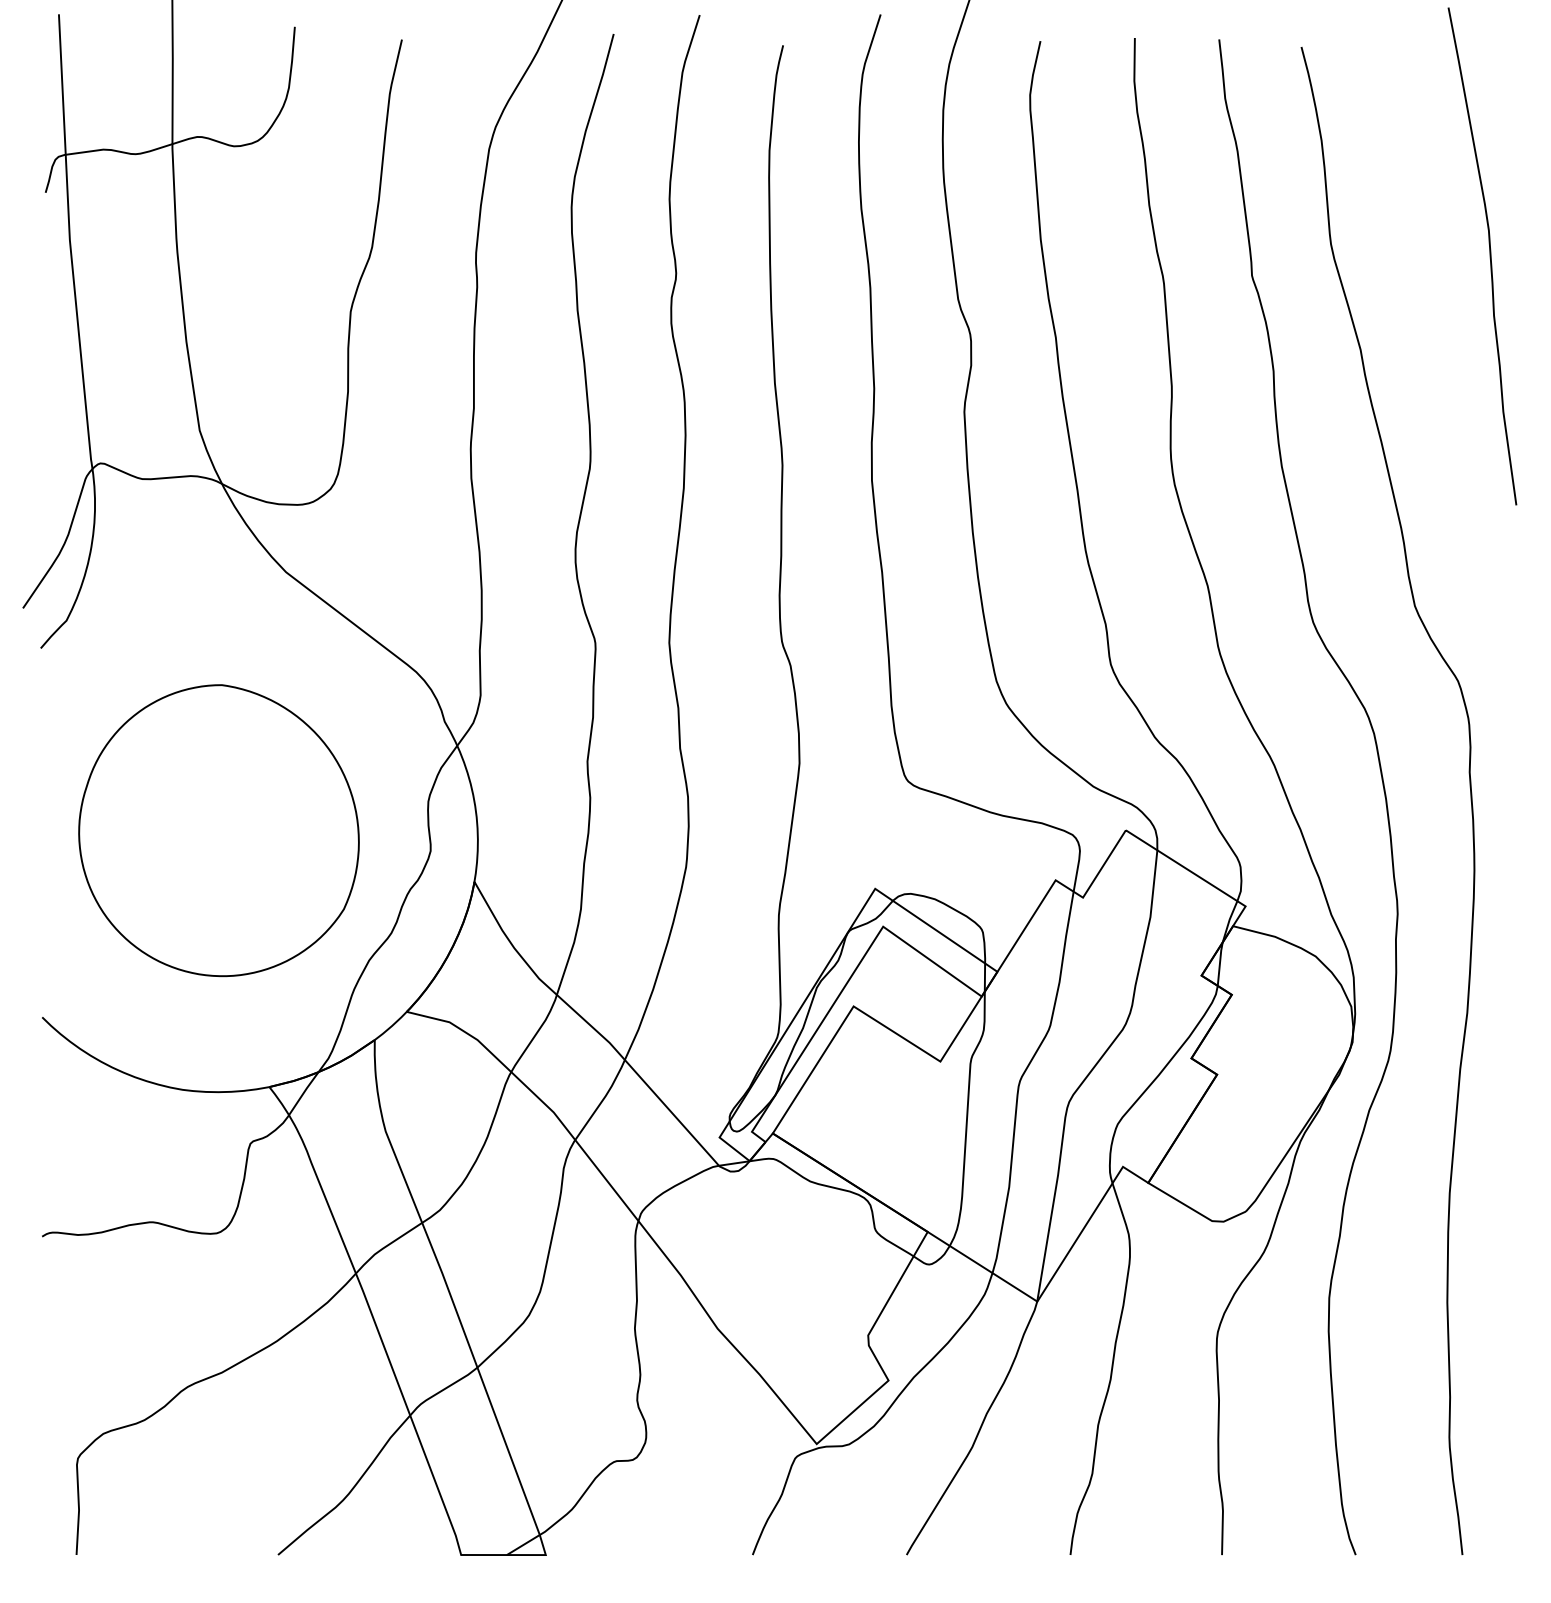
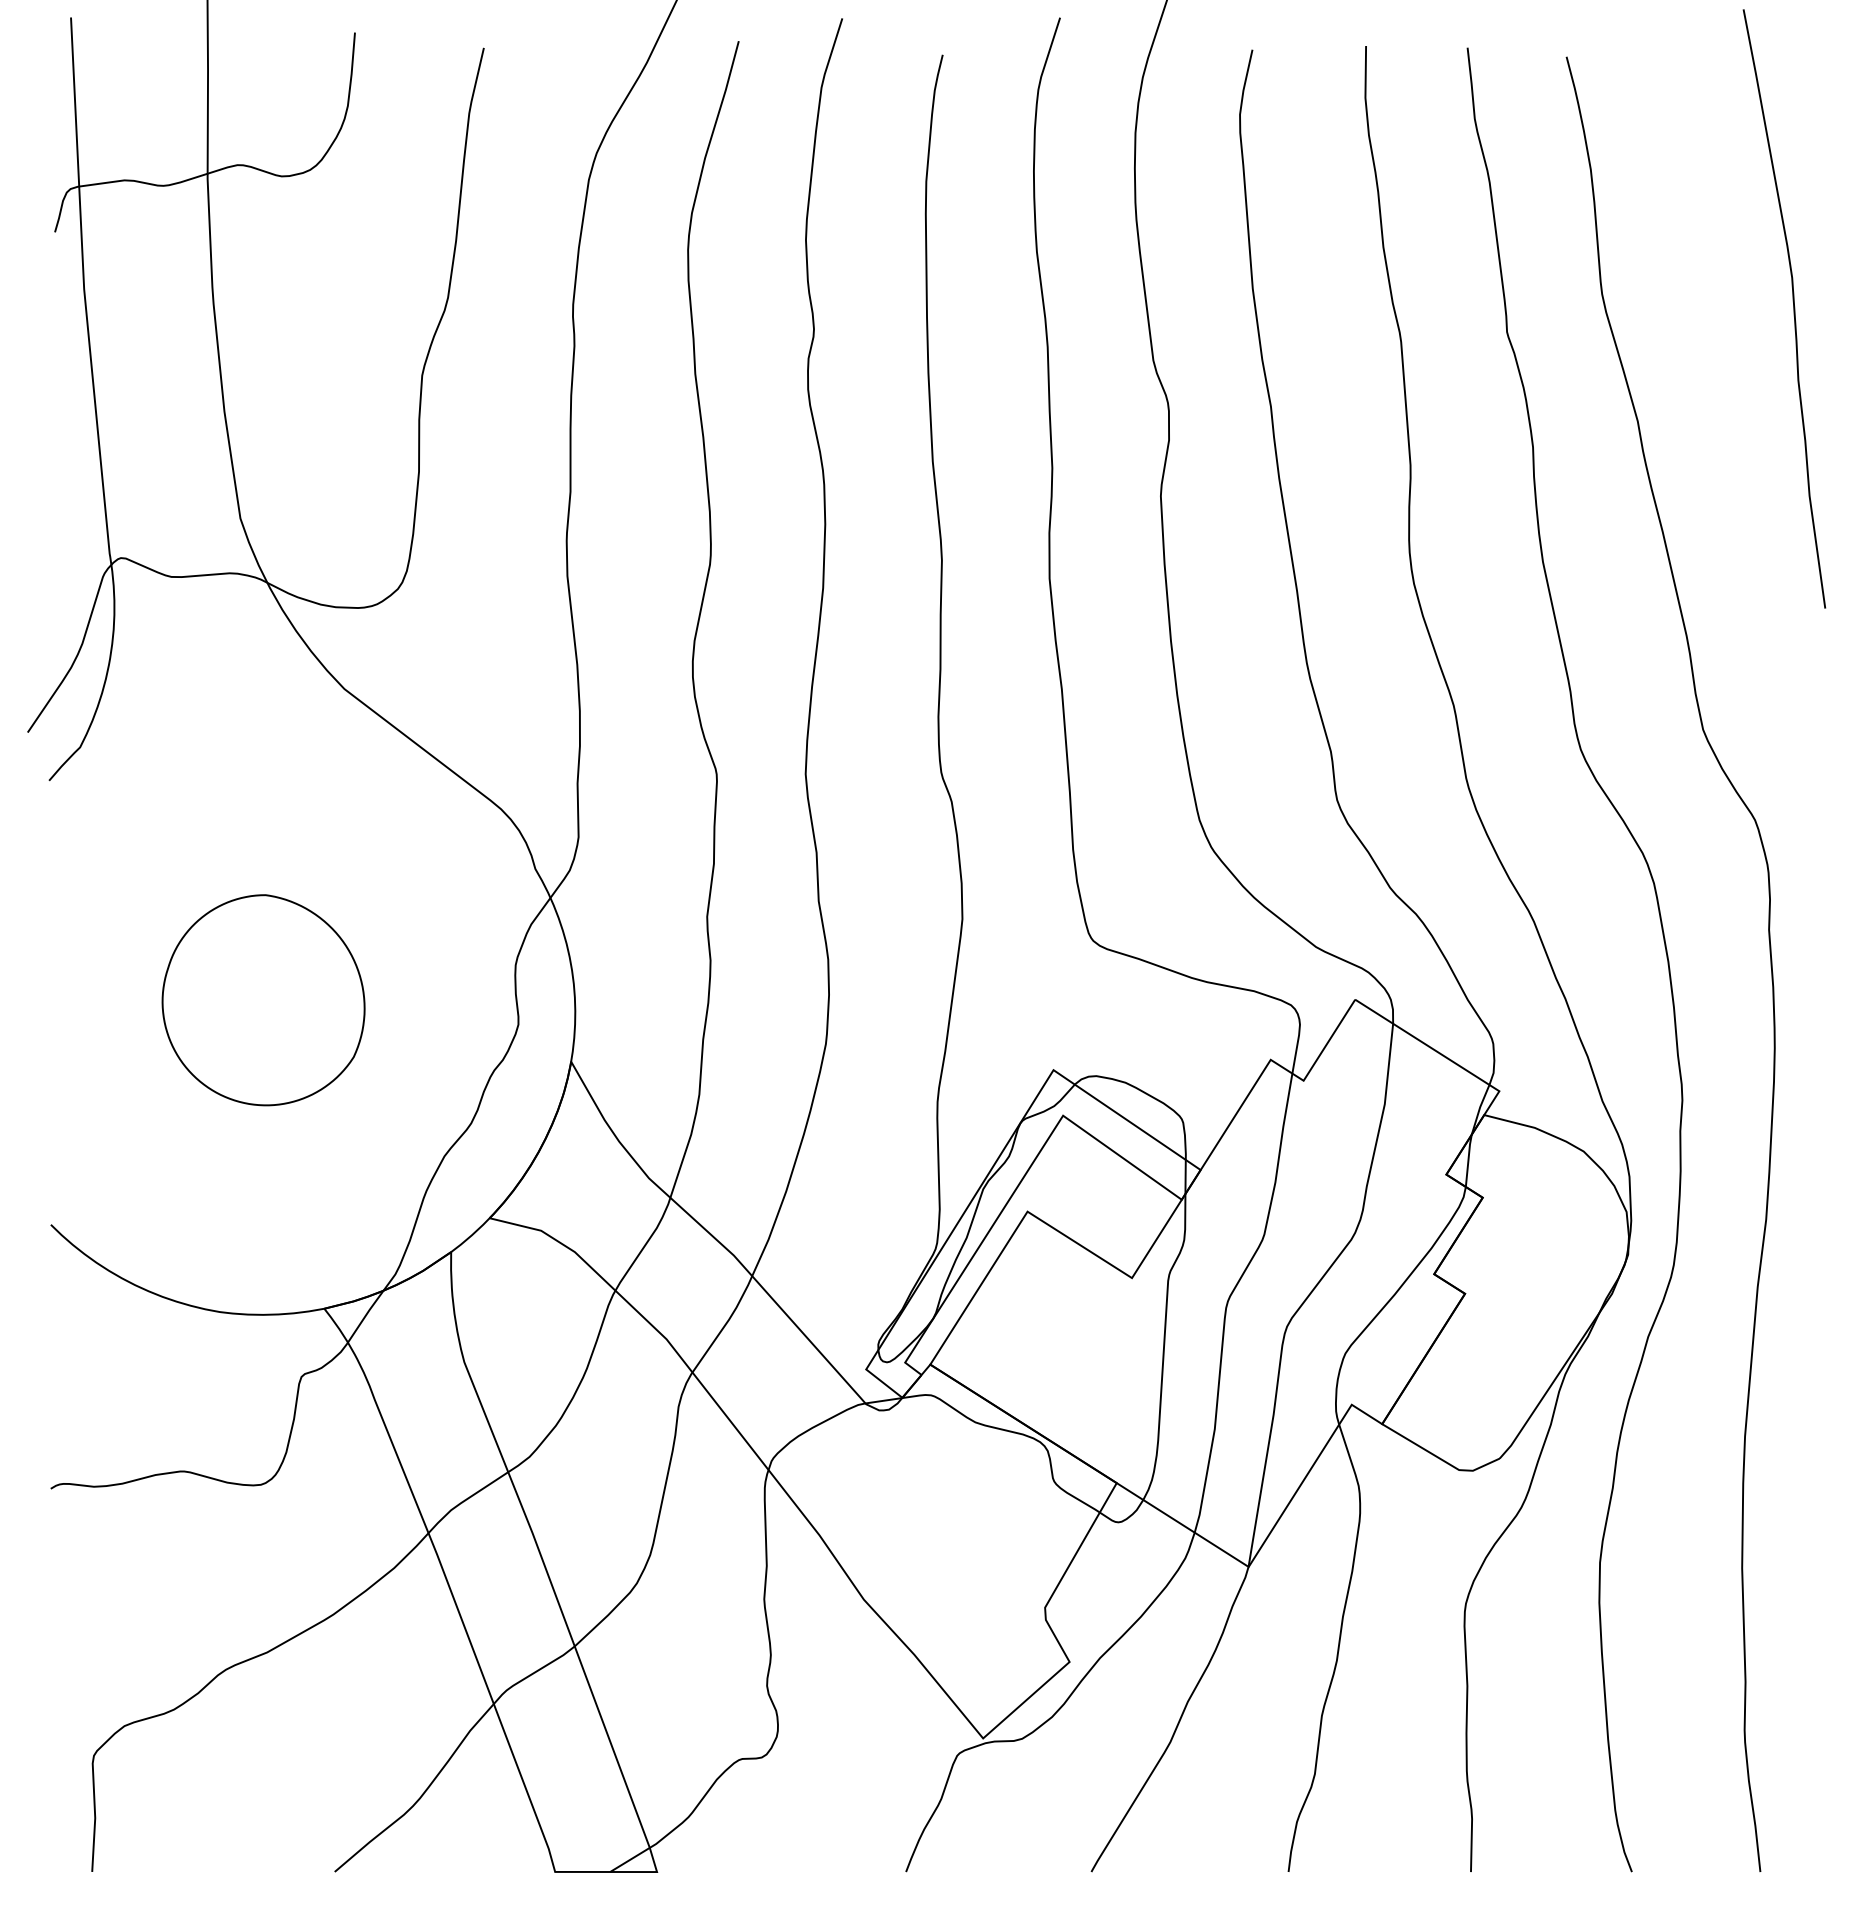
part: (218, 830) -> (263, 1000), size x0.6

